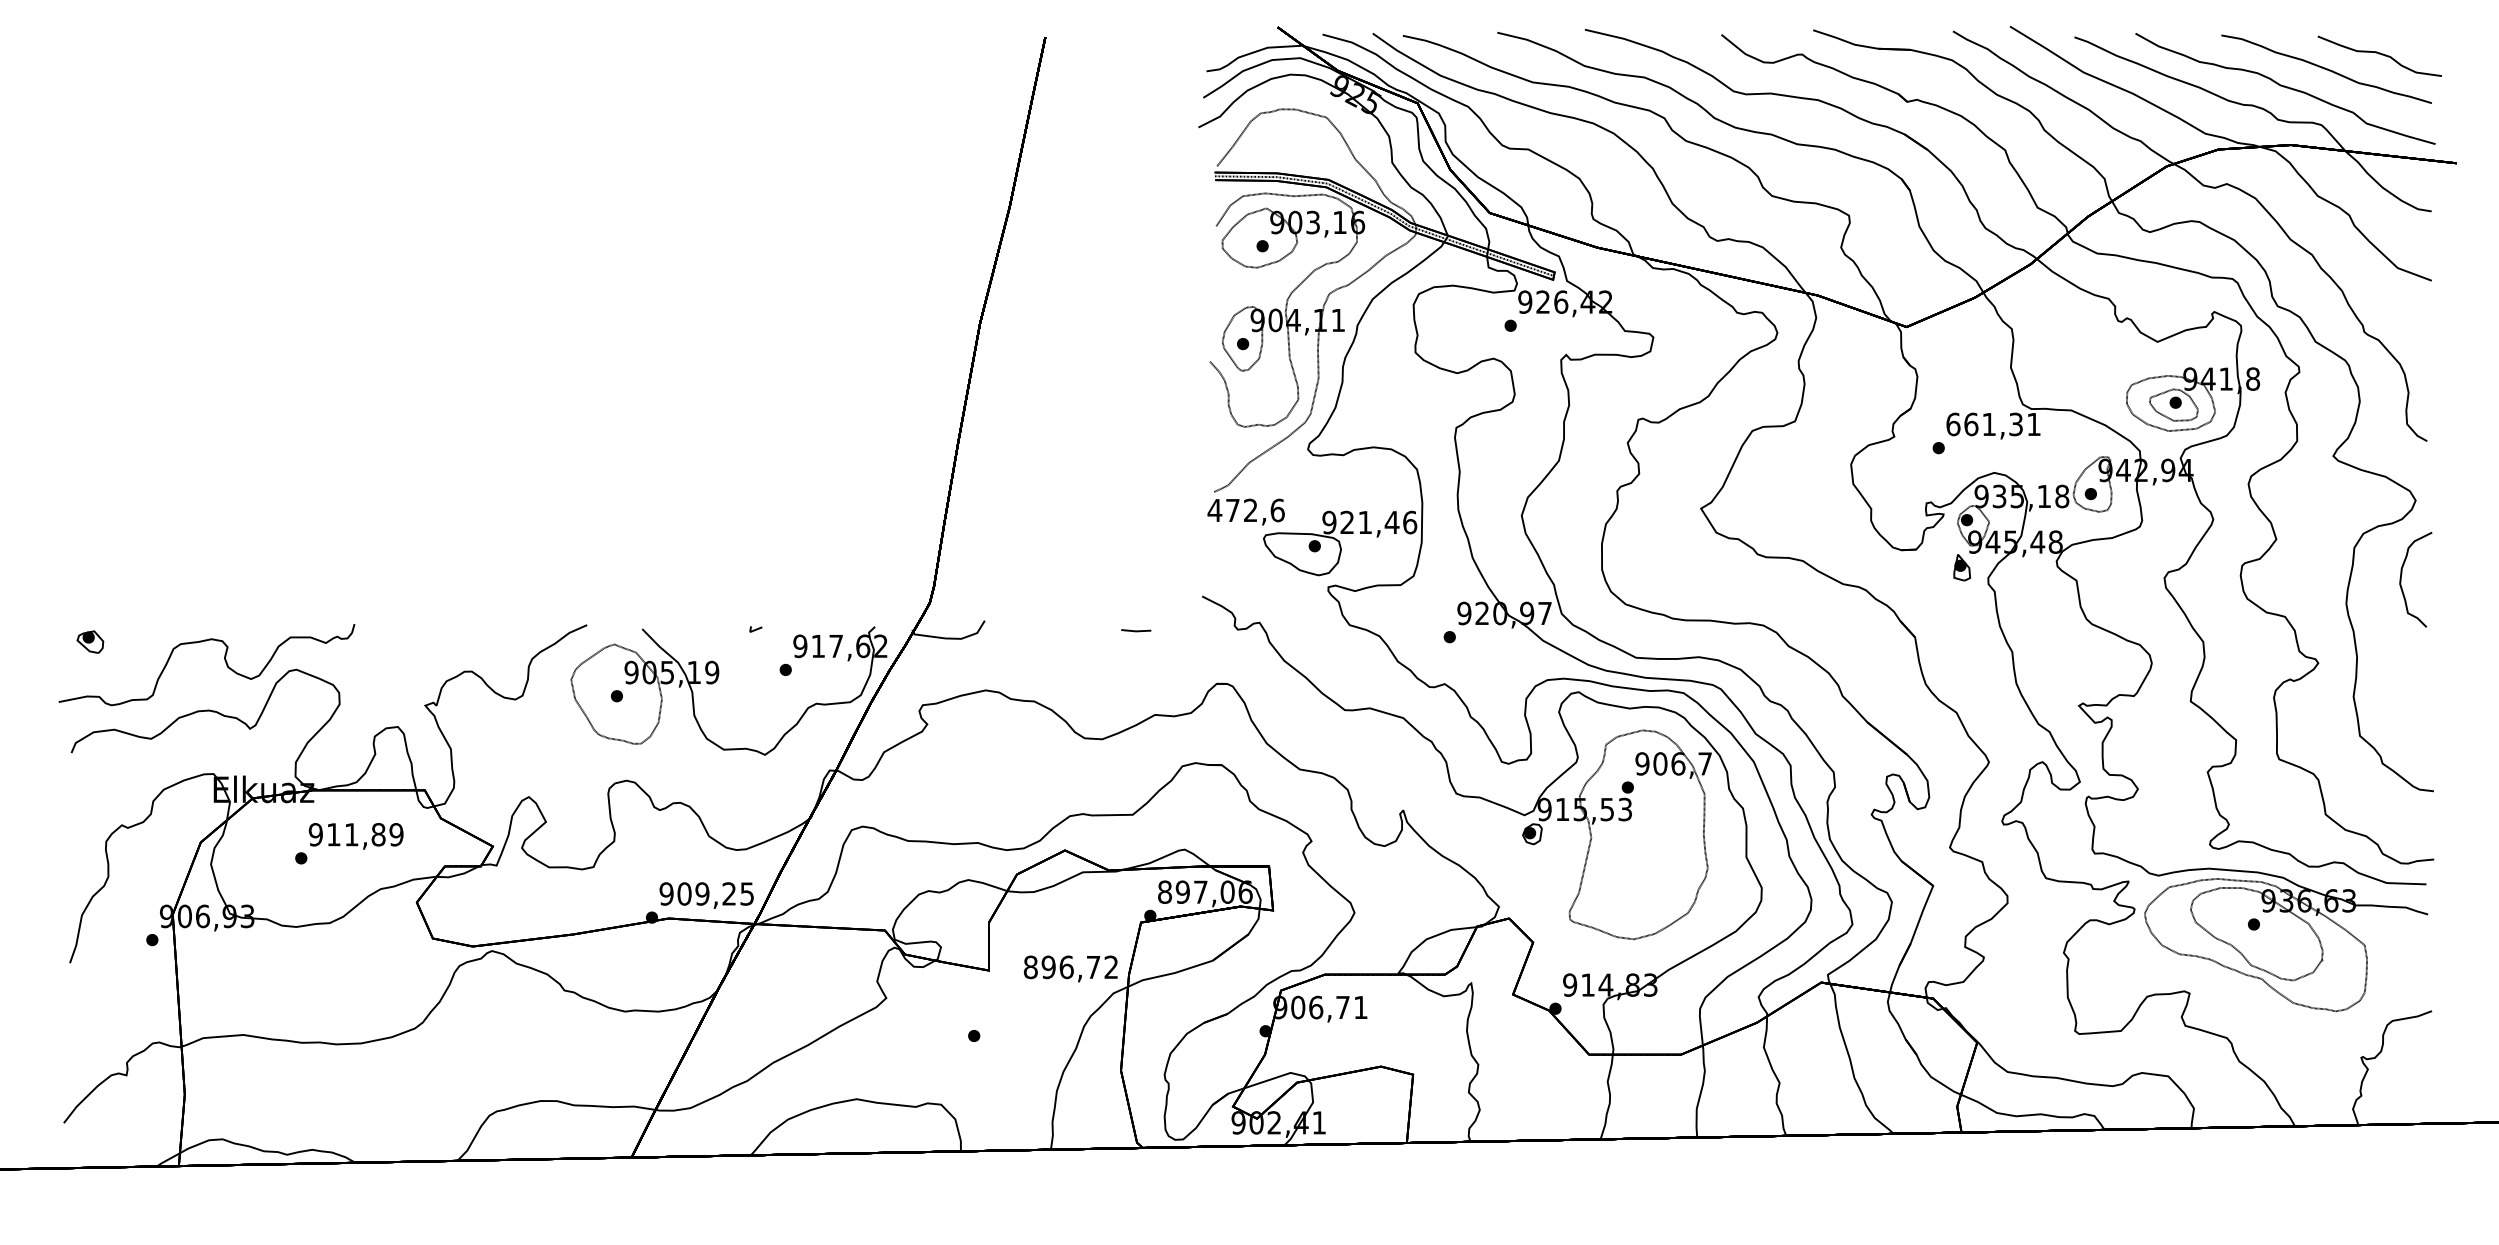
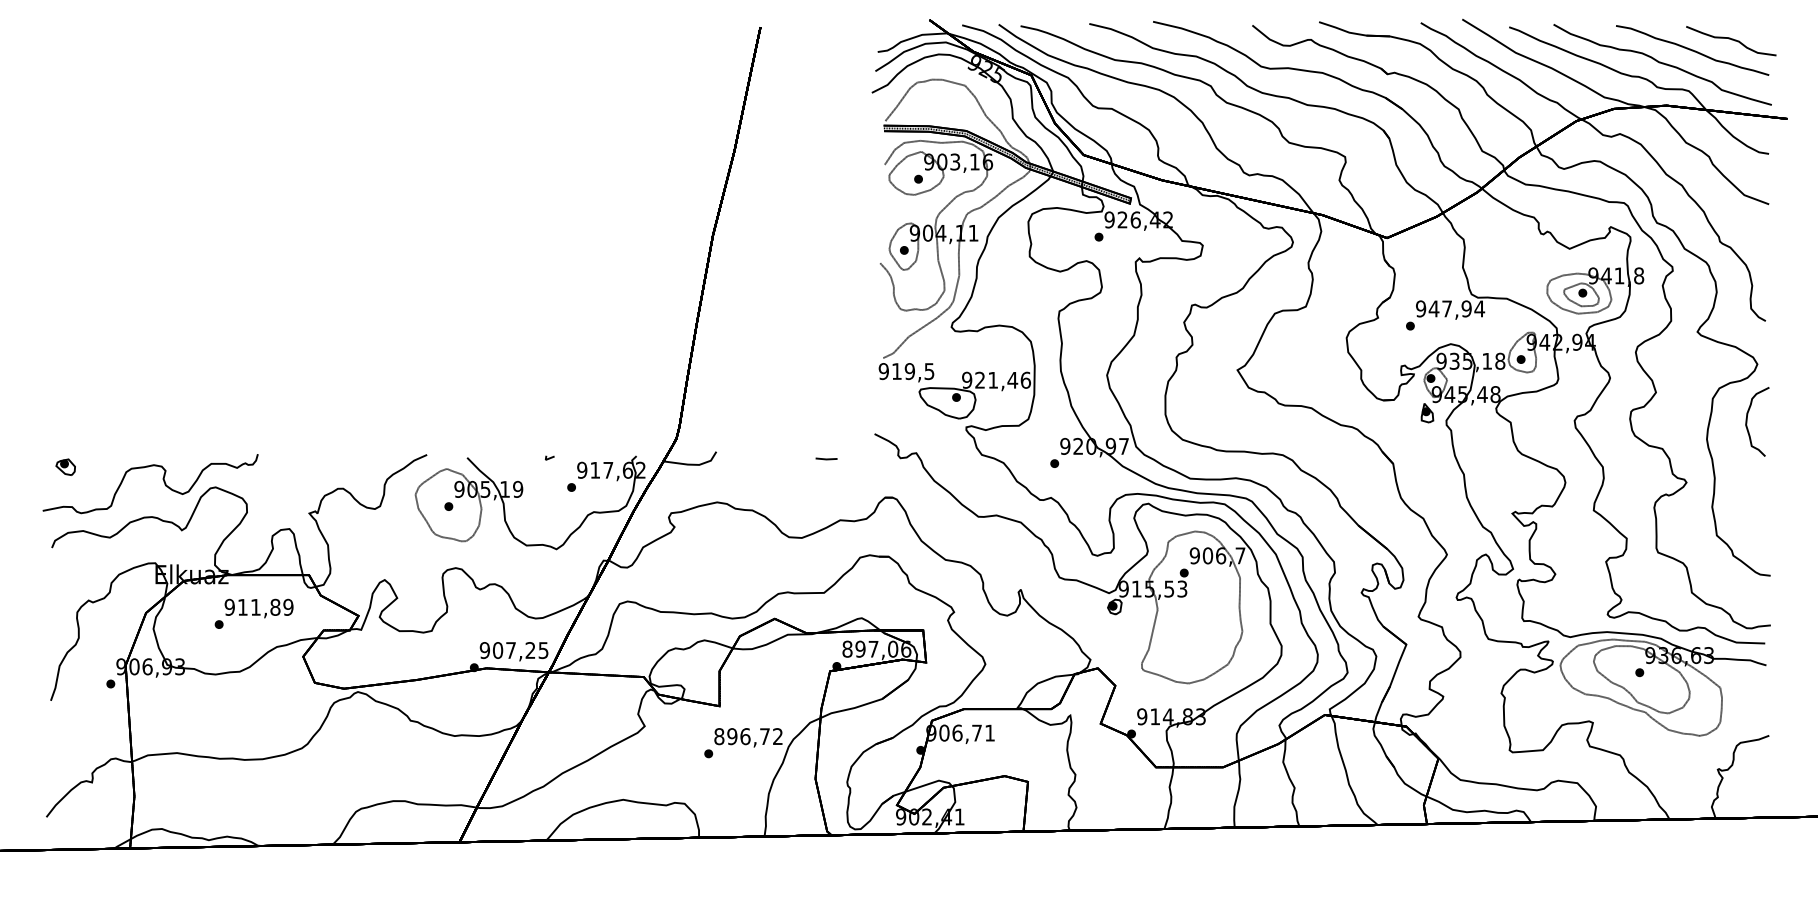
text: (1993, 424) -> (1450, 308), 661,31 -> 947,94
text: (1245, 510) -> (906, 371), 472,6 -> 919,5
text: (702, 893) -> (511, 650), 909,25 -> 907,25
text: (1070, 968) -> (748, 737), moved

